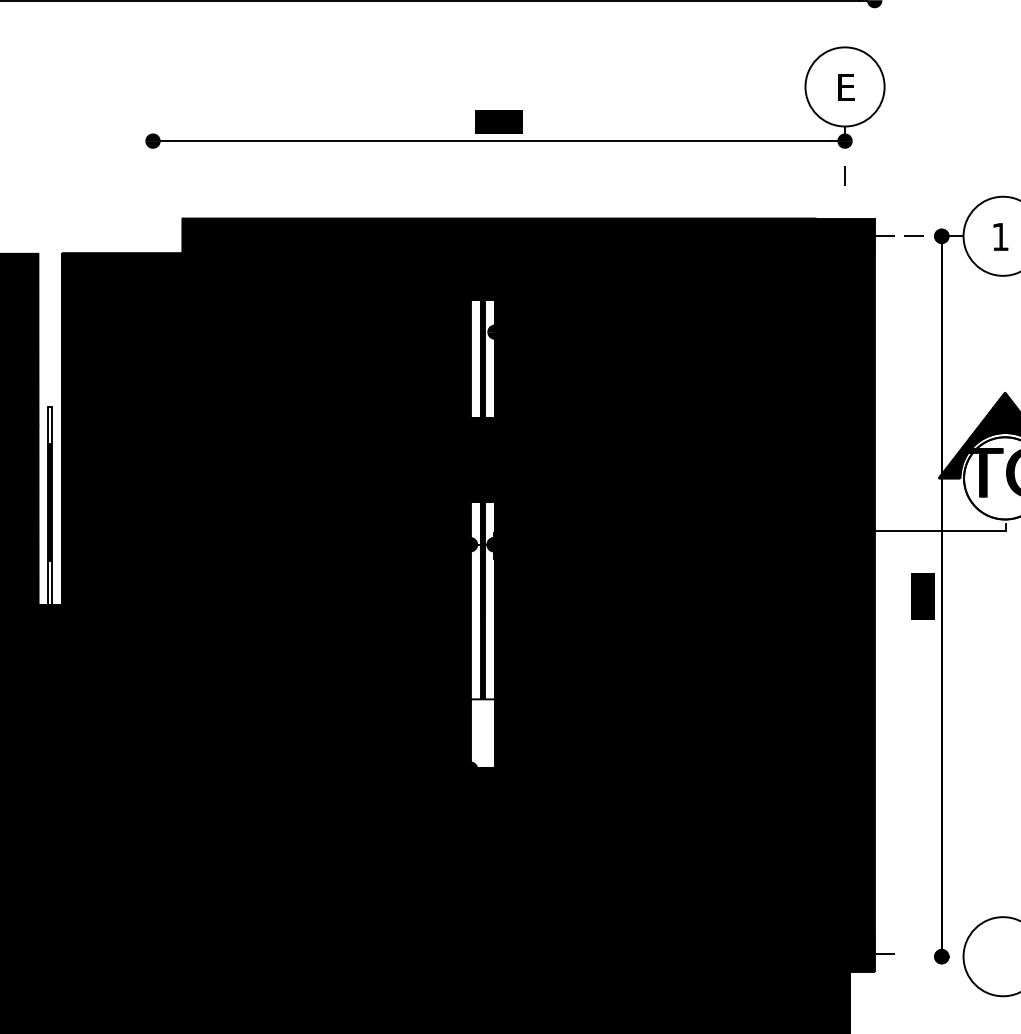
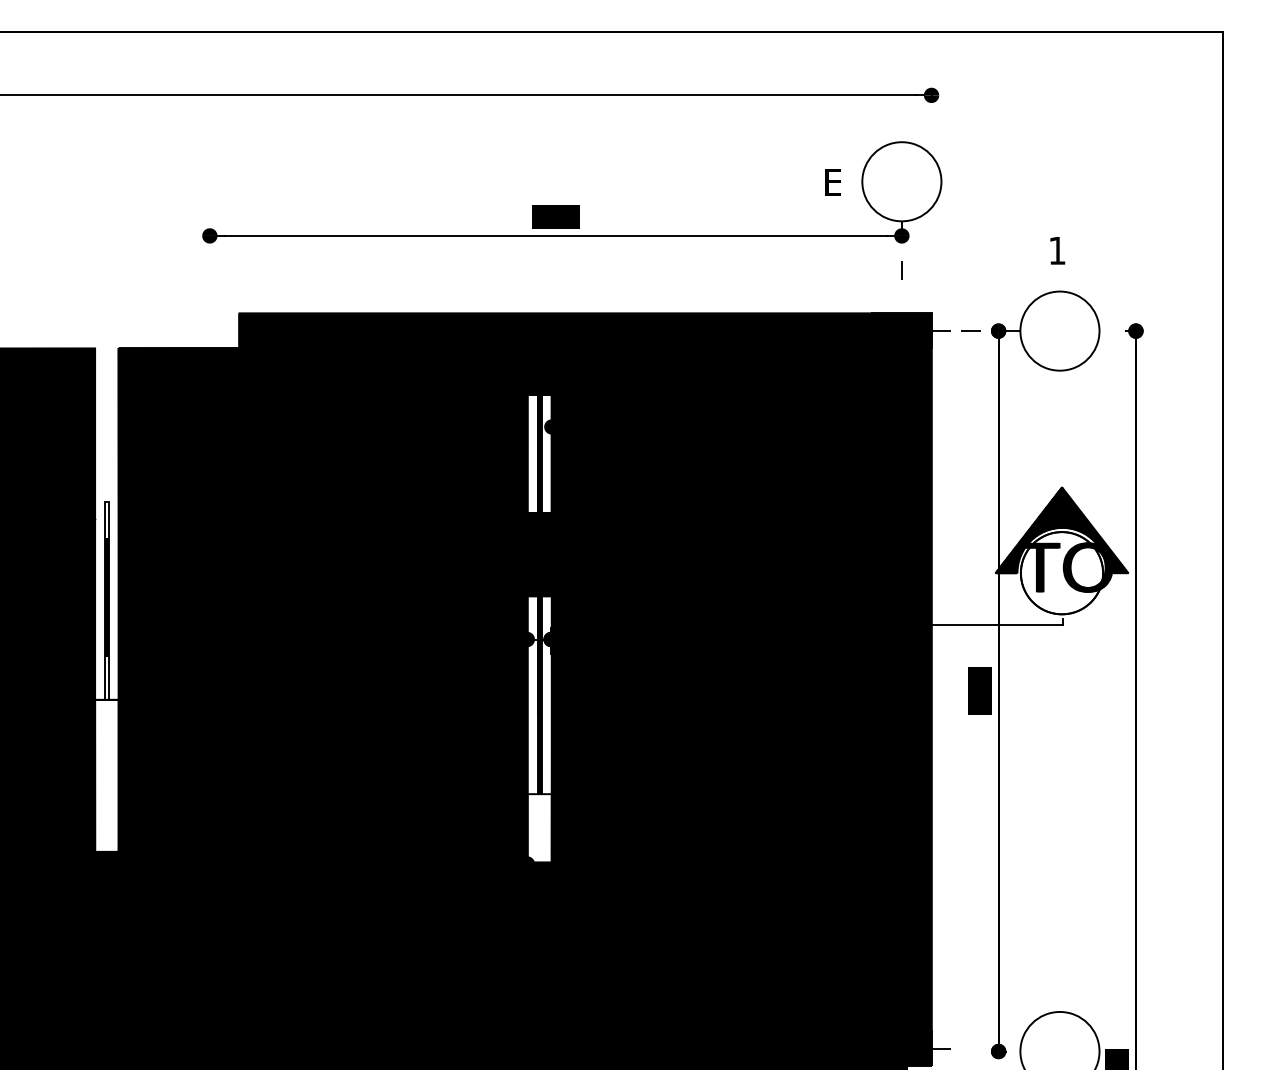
text: (845, 87) -> (832, 182), moved
text: (1000, 236) -> (1057, 250), moved
fill: (49, 680) -> (106, 775), removed

